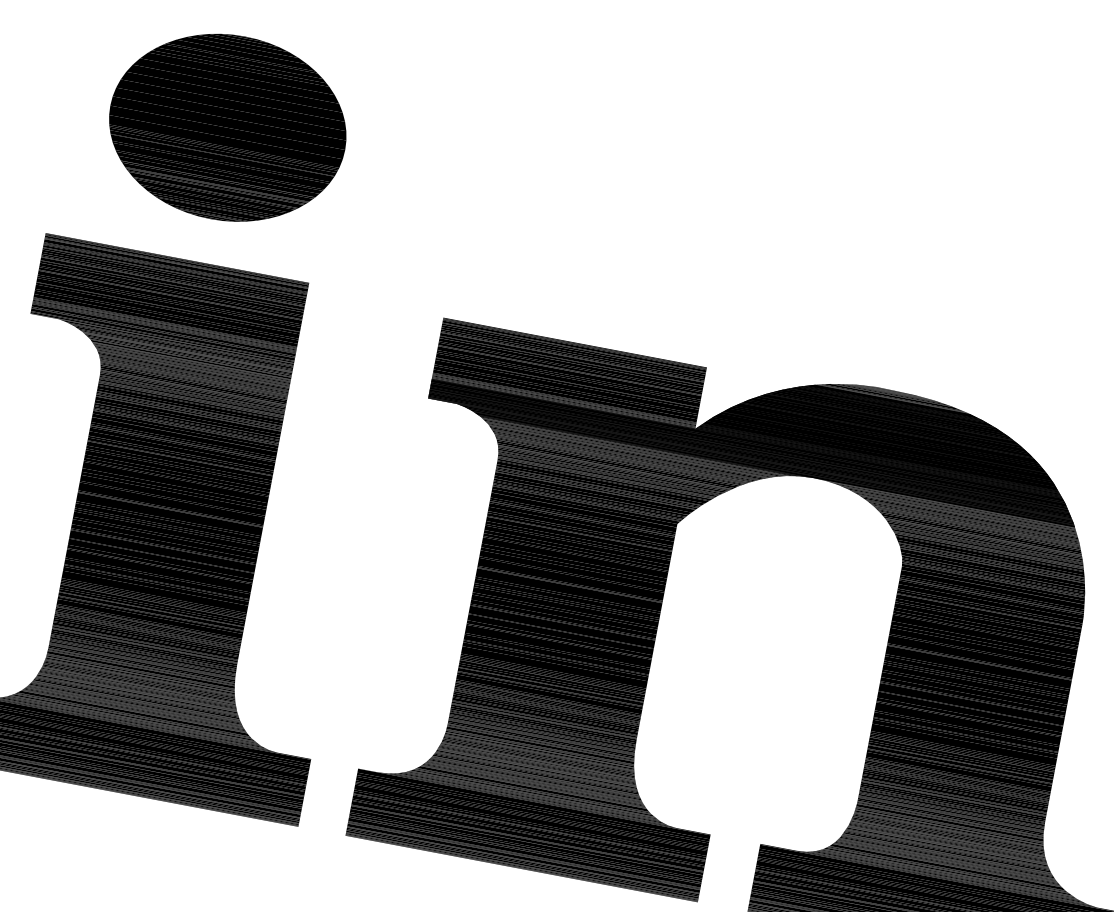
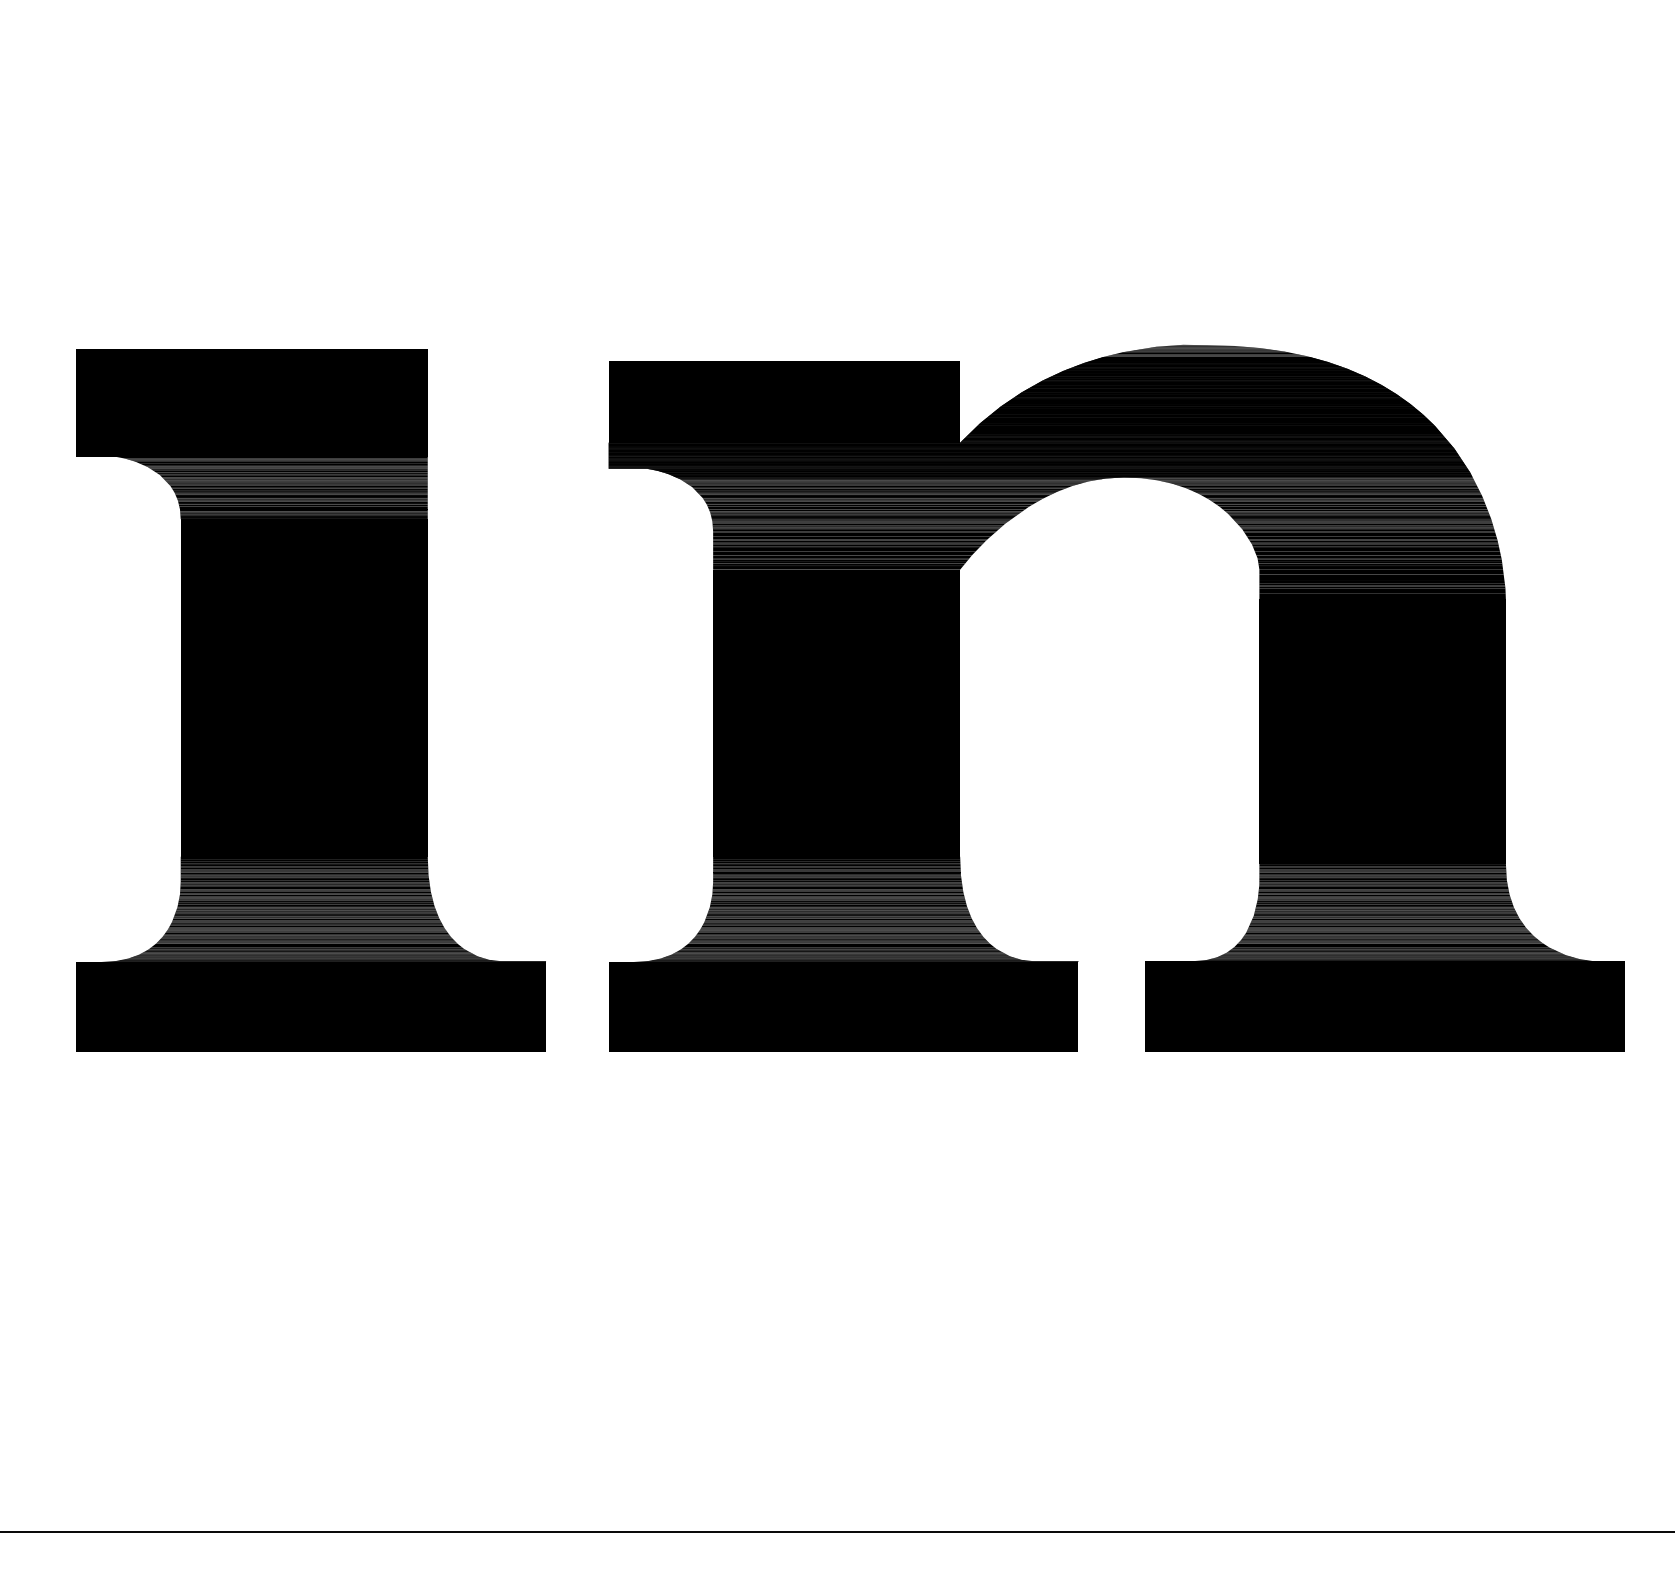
part: (227, 127) -> (284, 168), removed

